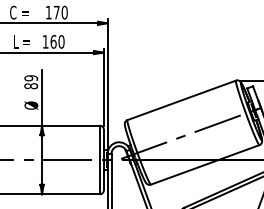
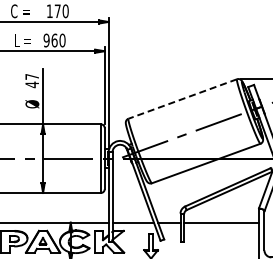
text: (45, 41) -> (46, 40), 160 -> 960
text: (31, 81) -> (32, 80), 89 -> 47
line: (181, 100) -> (182, 99), solid -> dashed

